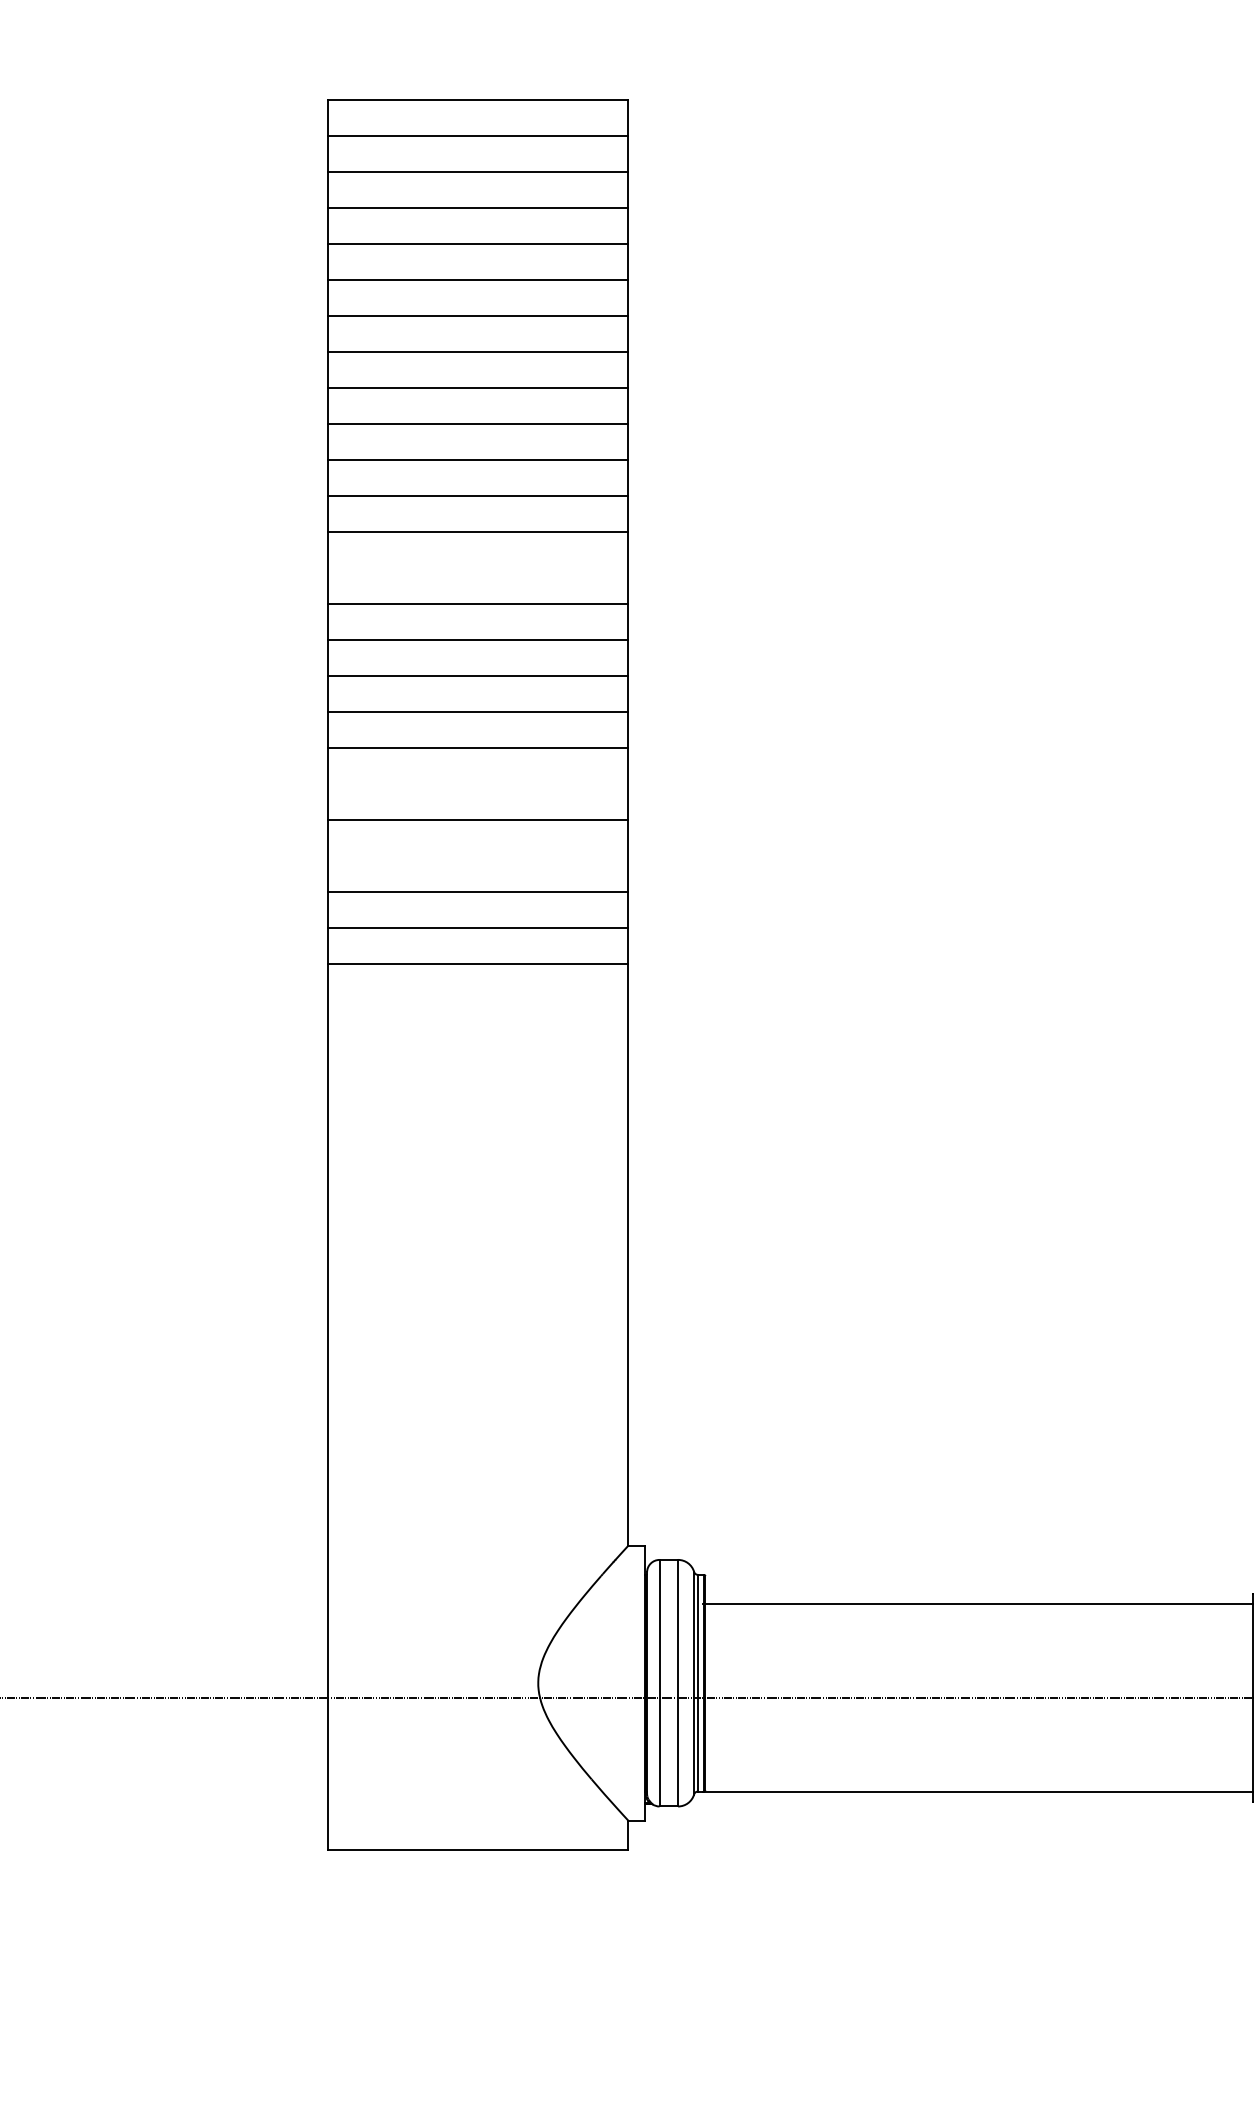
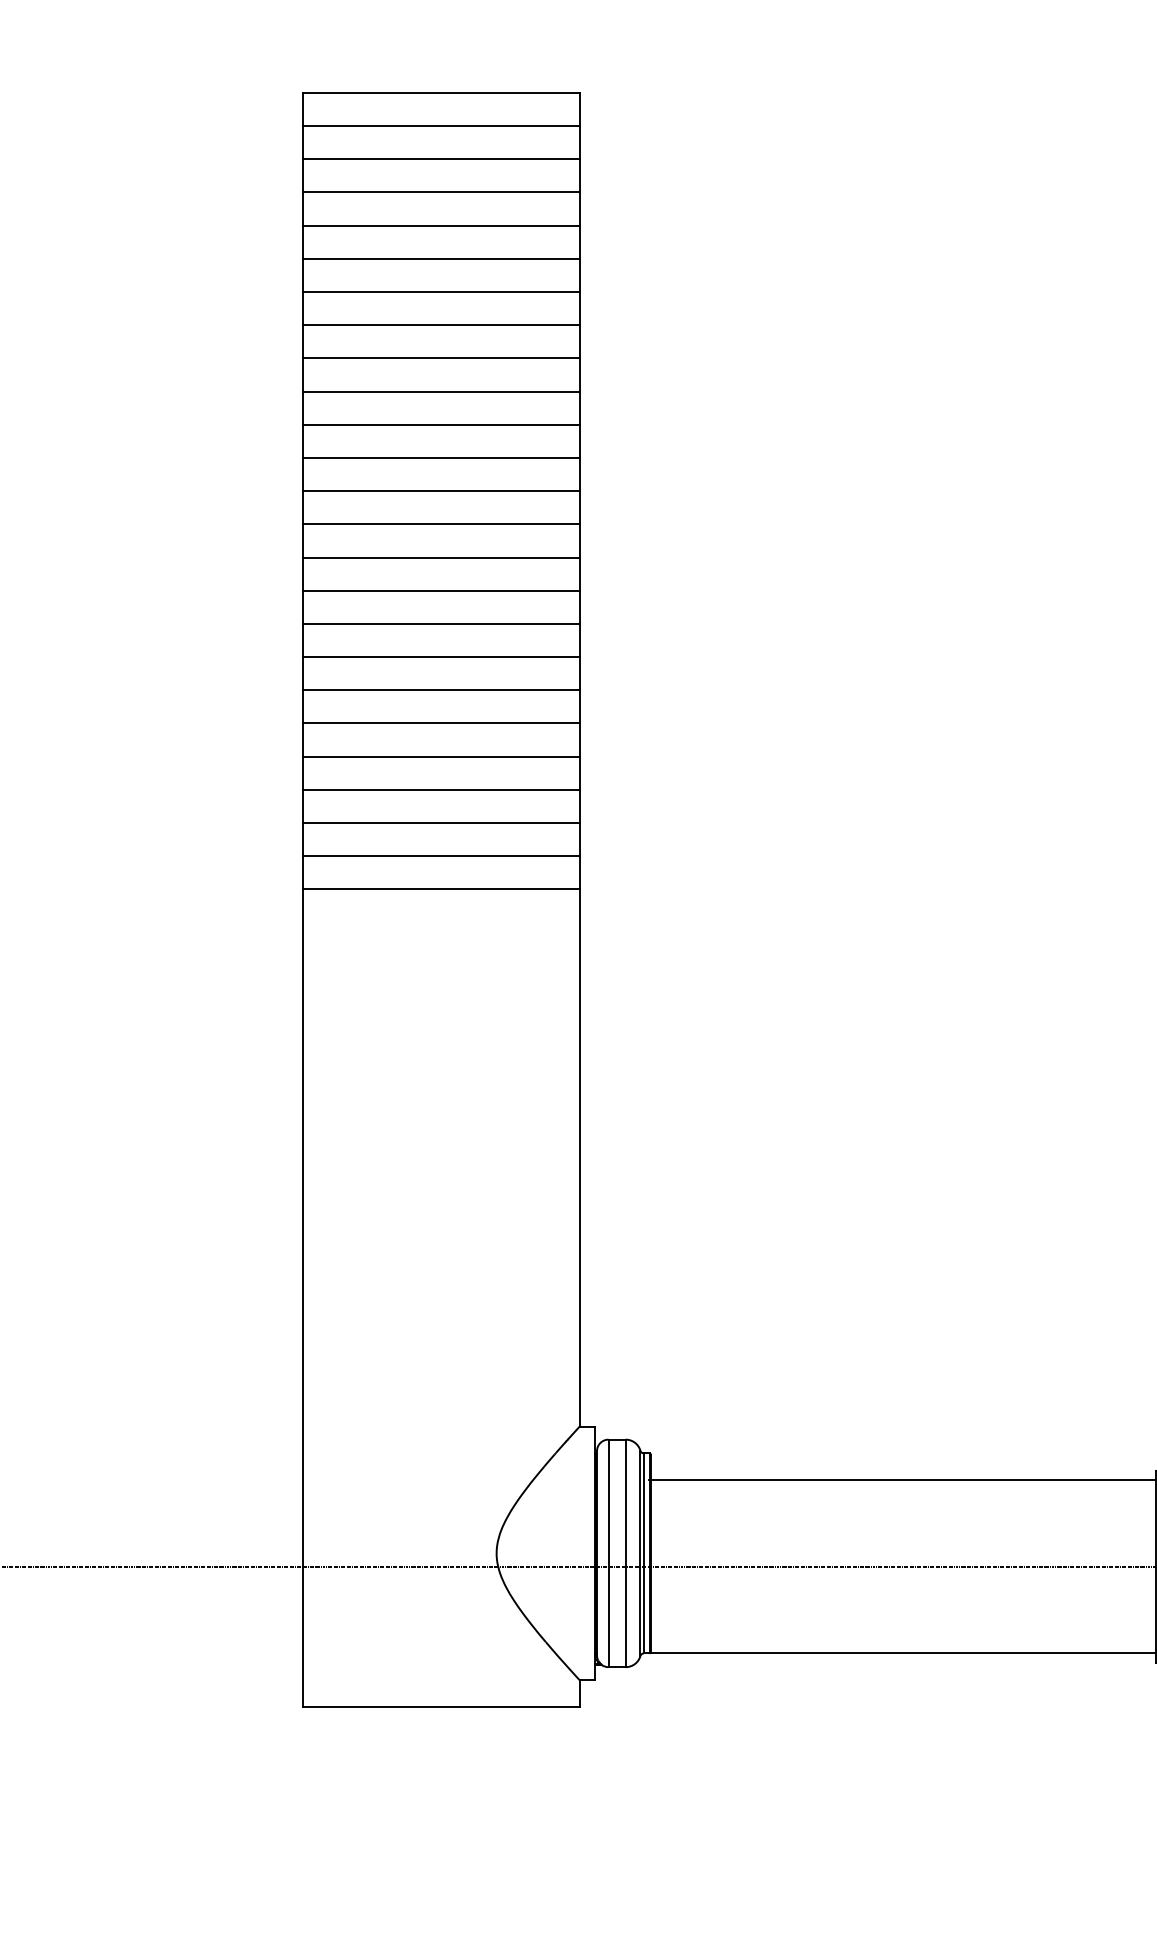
line: (477, 568) -> (440, 524), added
line: (477, 783) -> (440, 723), added
line: (477, 855) -> (440, 789), added

